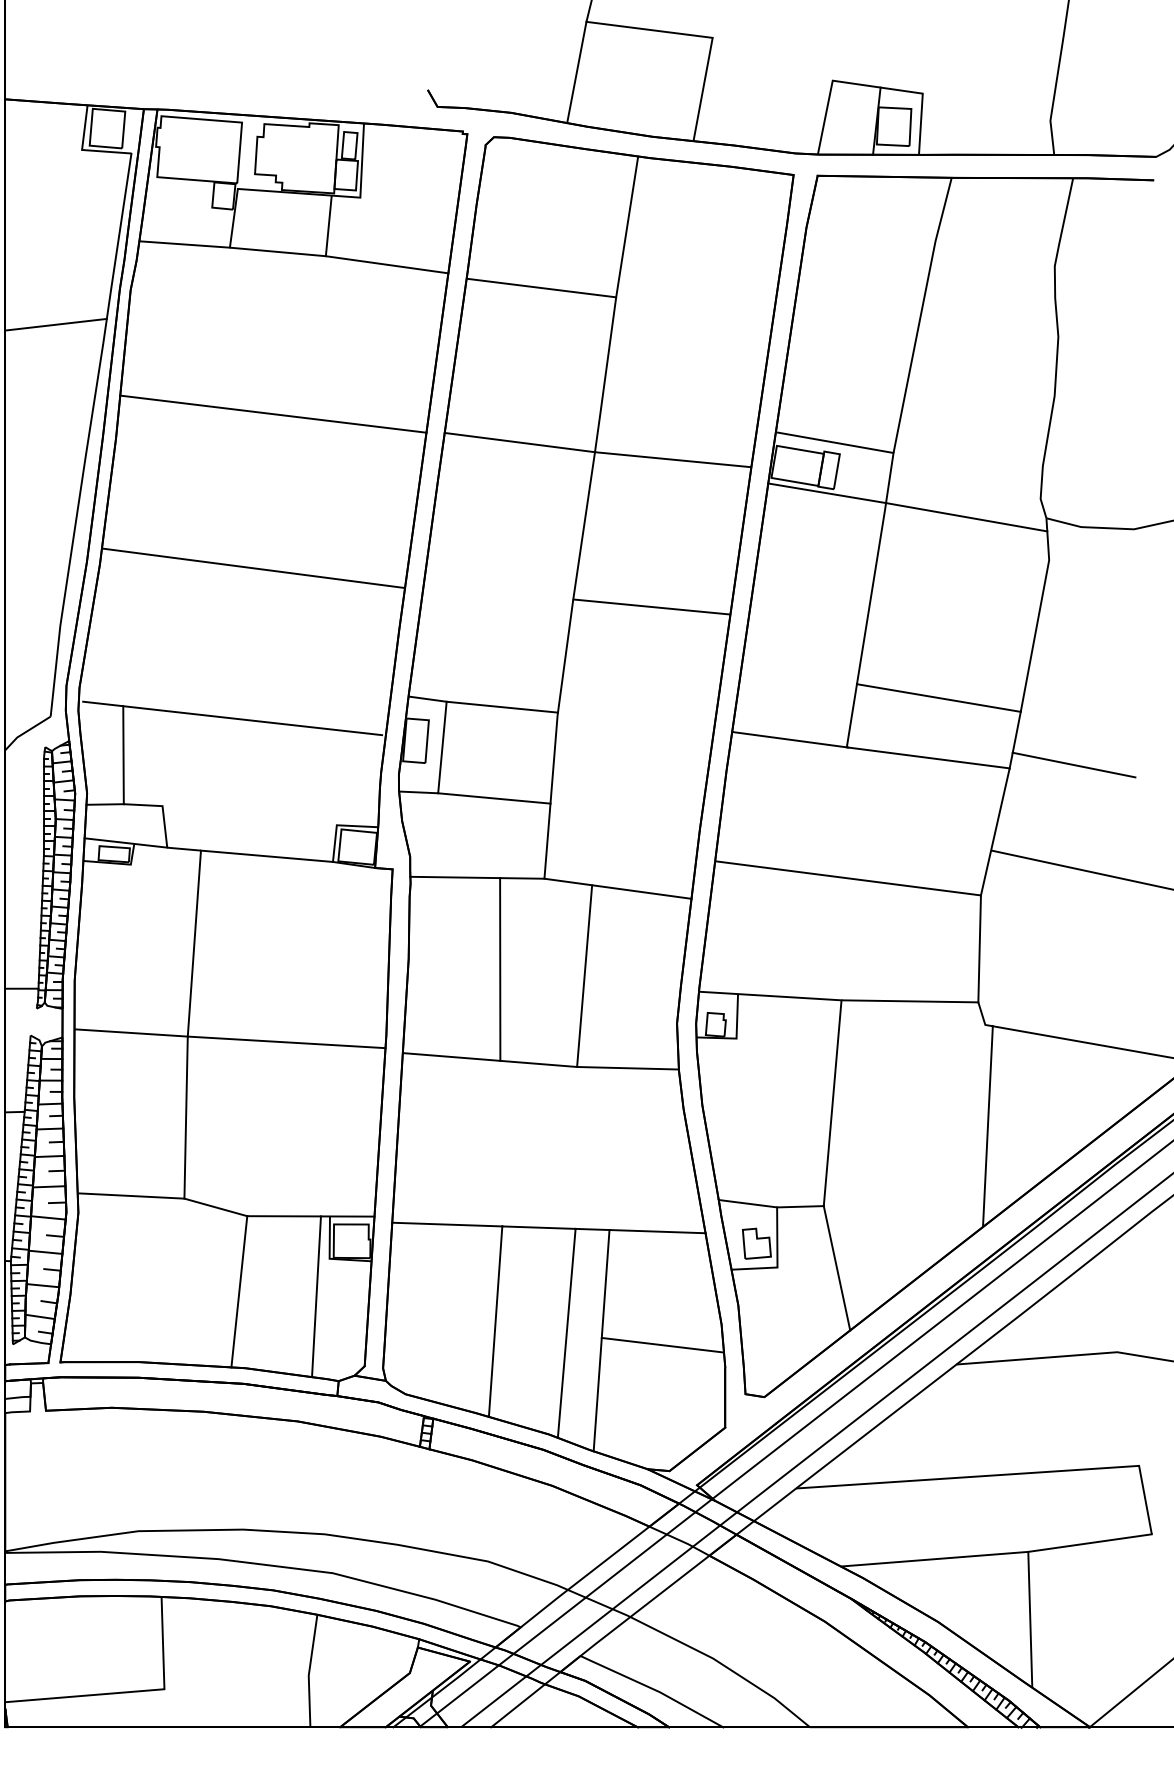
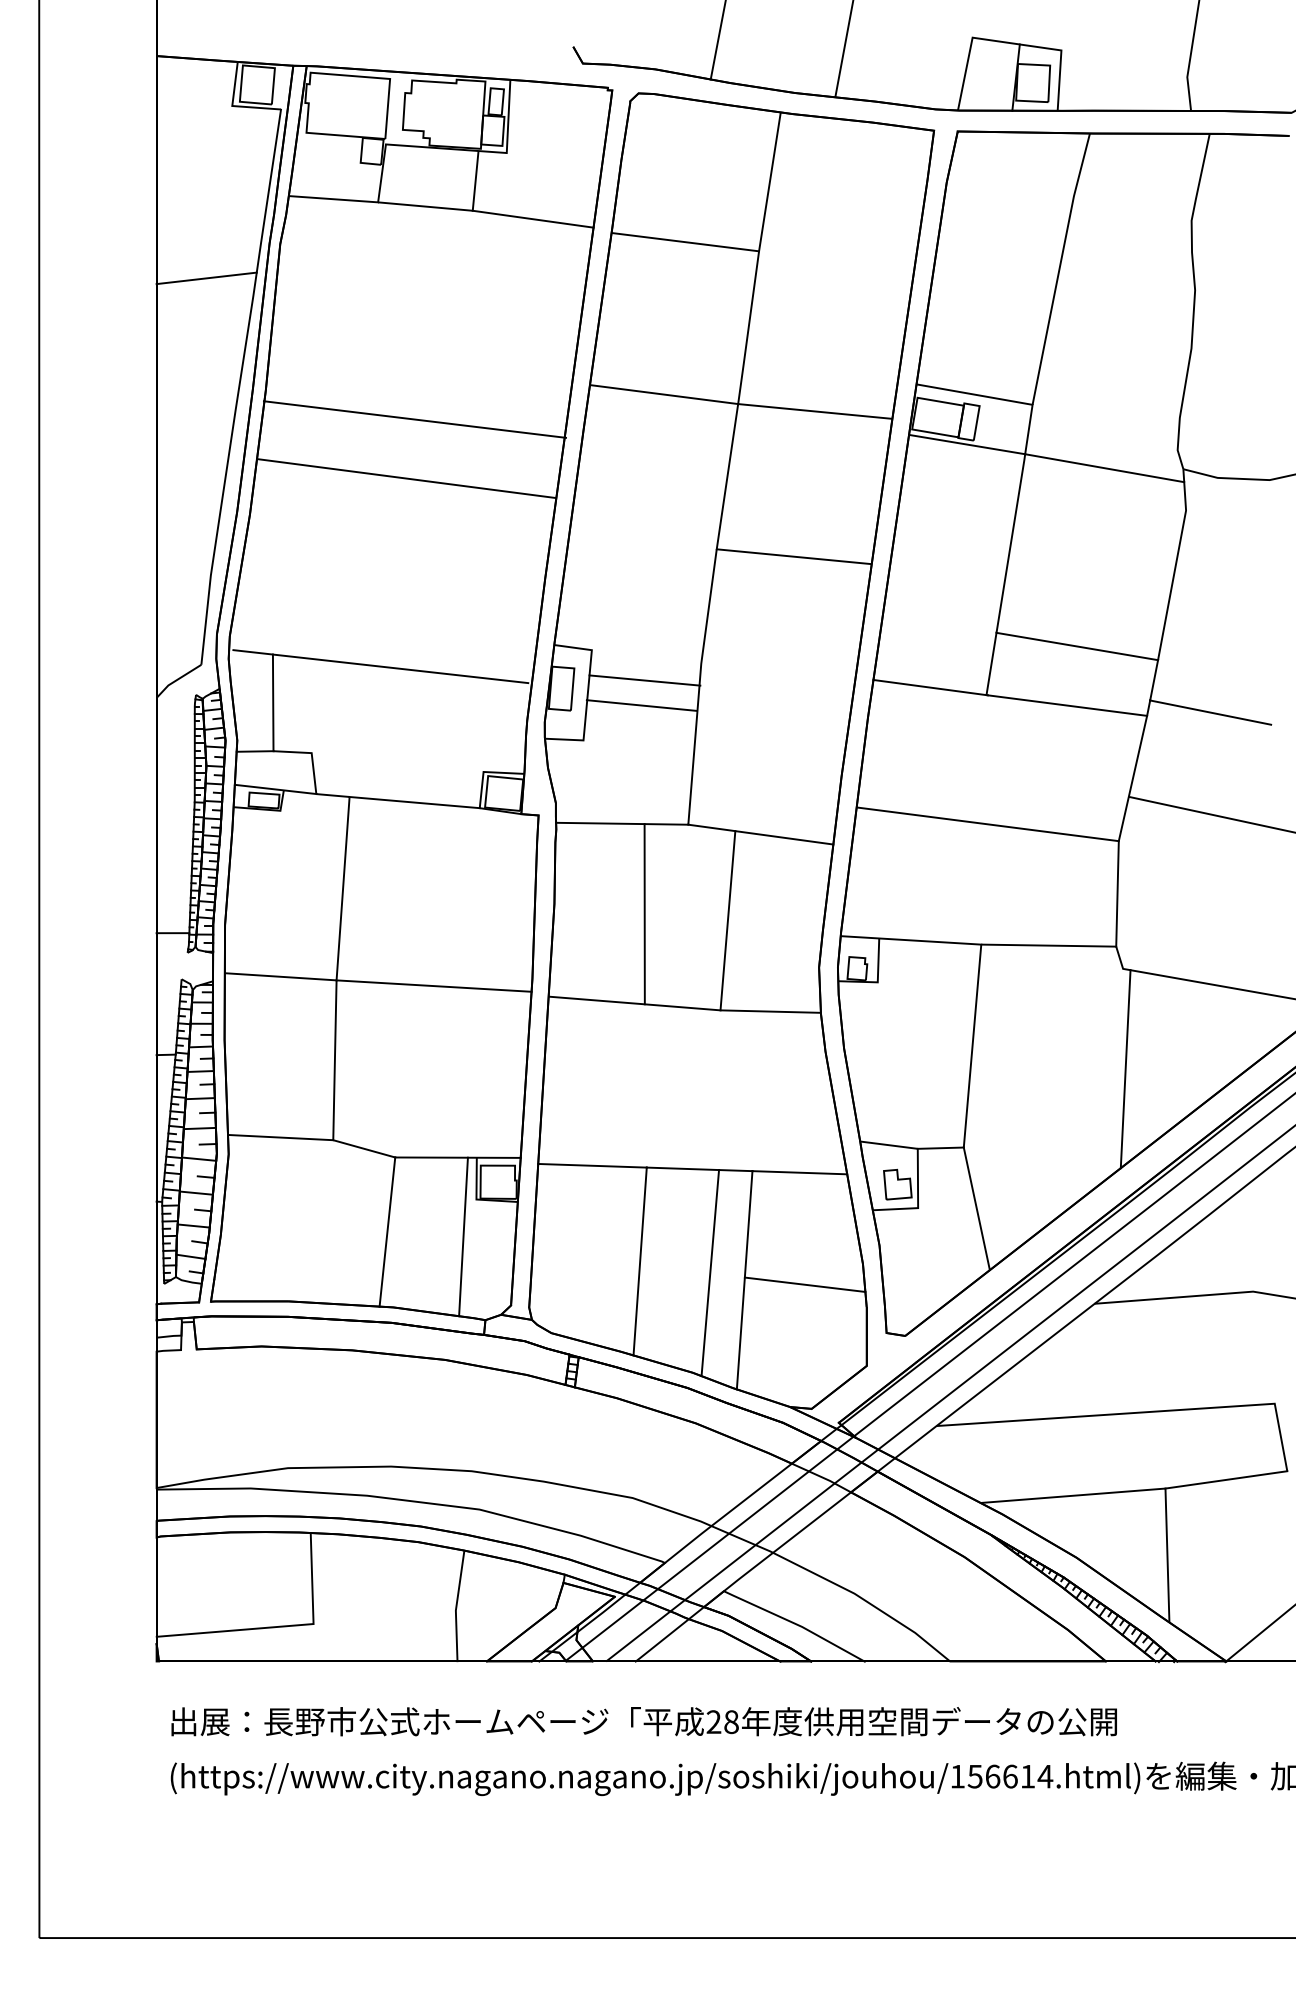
line: (272, 414) -> (414, 419), moved
line: (252, 568) -> (405, 478), moved
line: (502, 707) -> (641, 705), moved
line: (493, 798) -> (644, 680), moved

